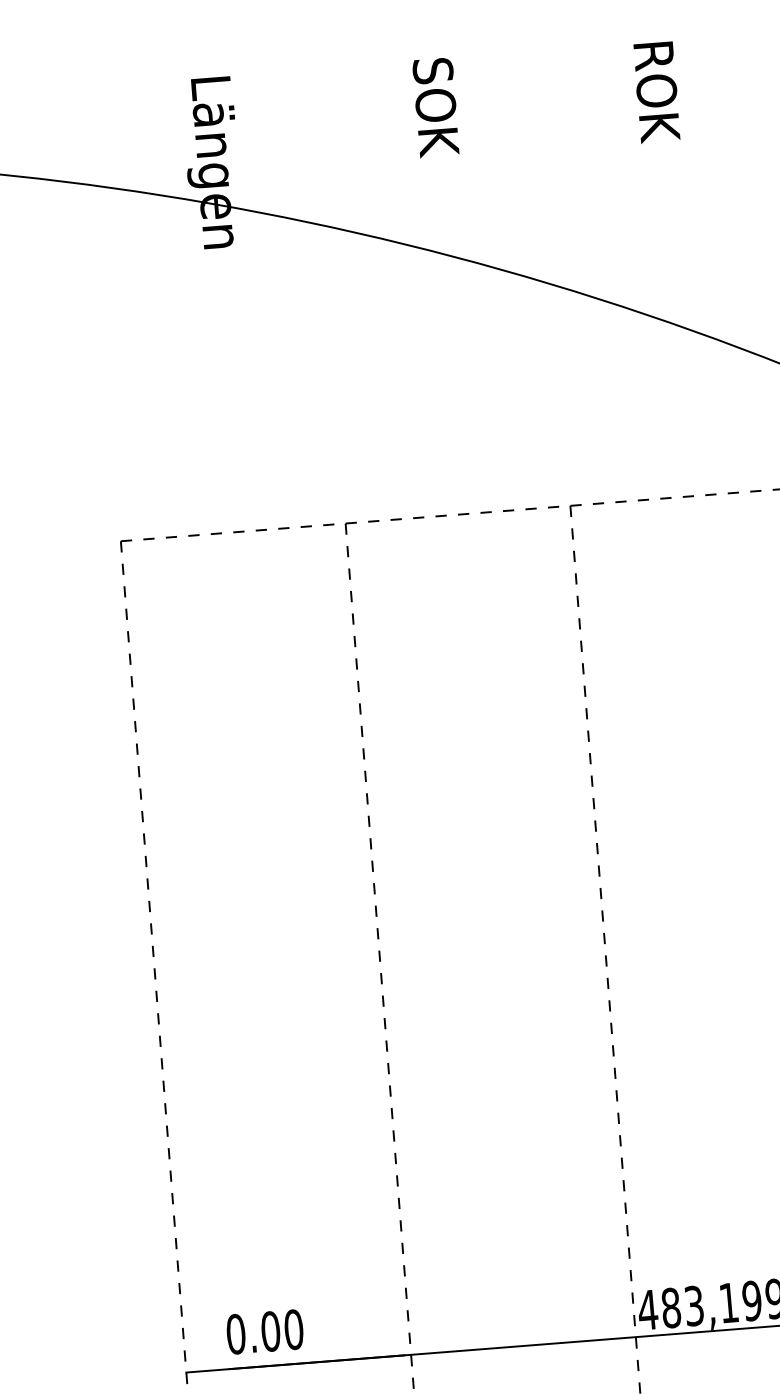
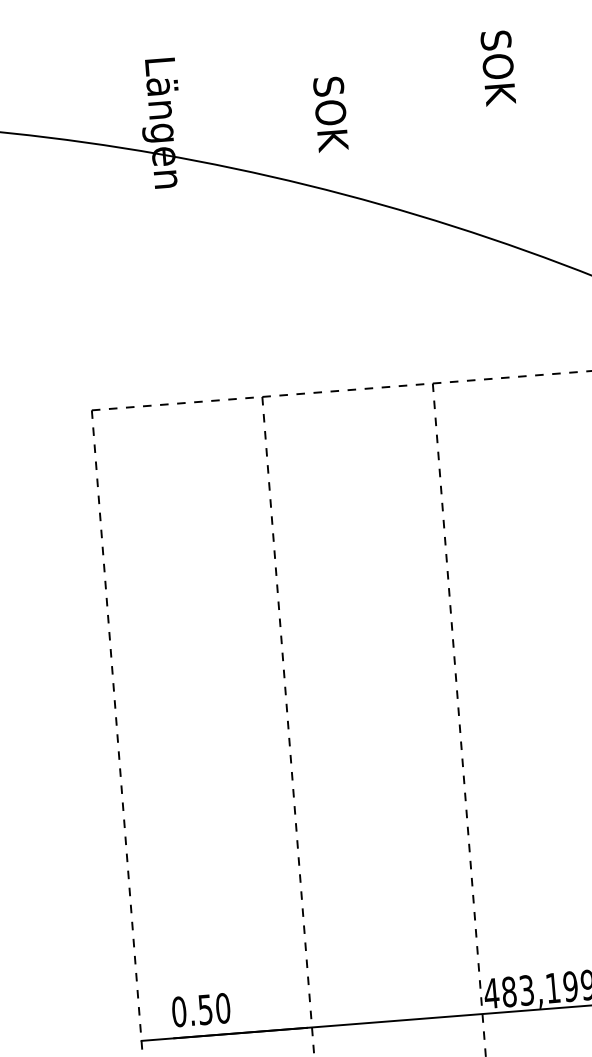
text: (656, 91) -> (498, 69), ROK -> SOK
text: (435, 107) -> (330, 114), moved
text: (270, 1331) -> (205, 1009), 0.00 -> 0.50

